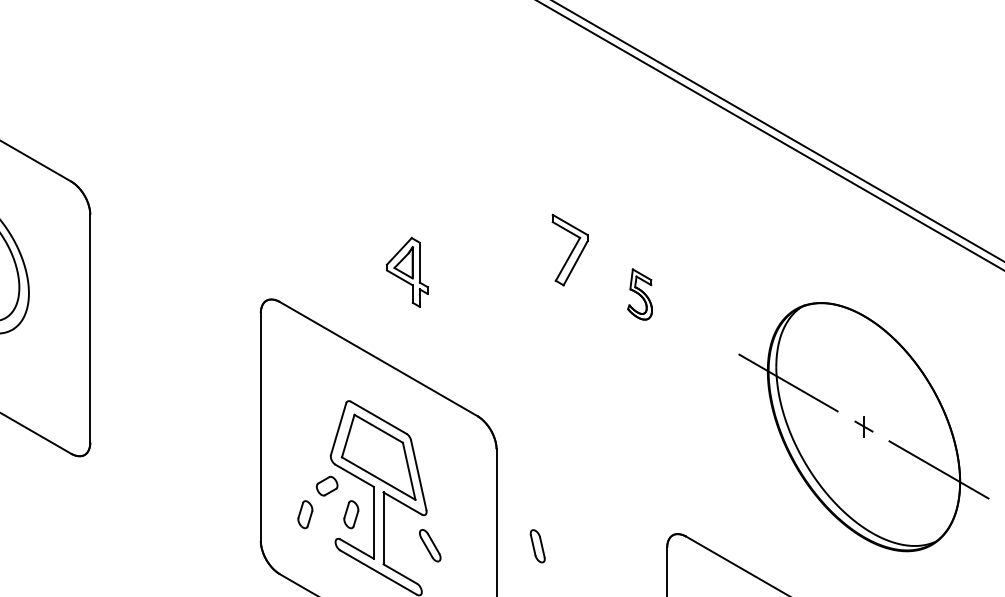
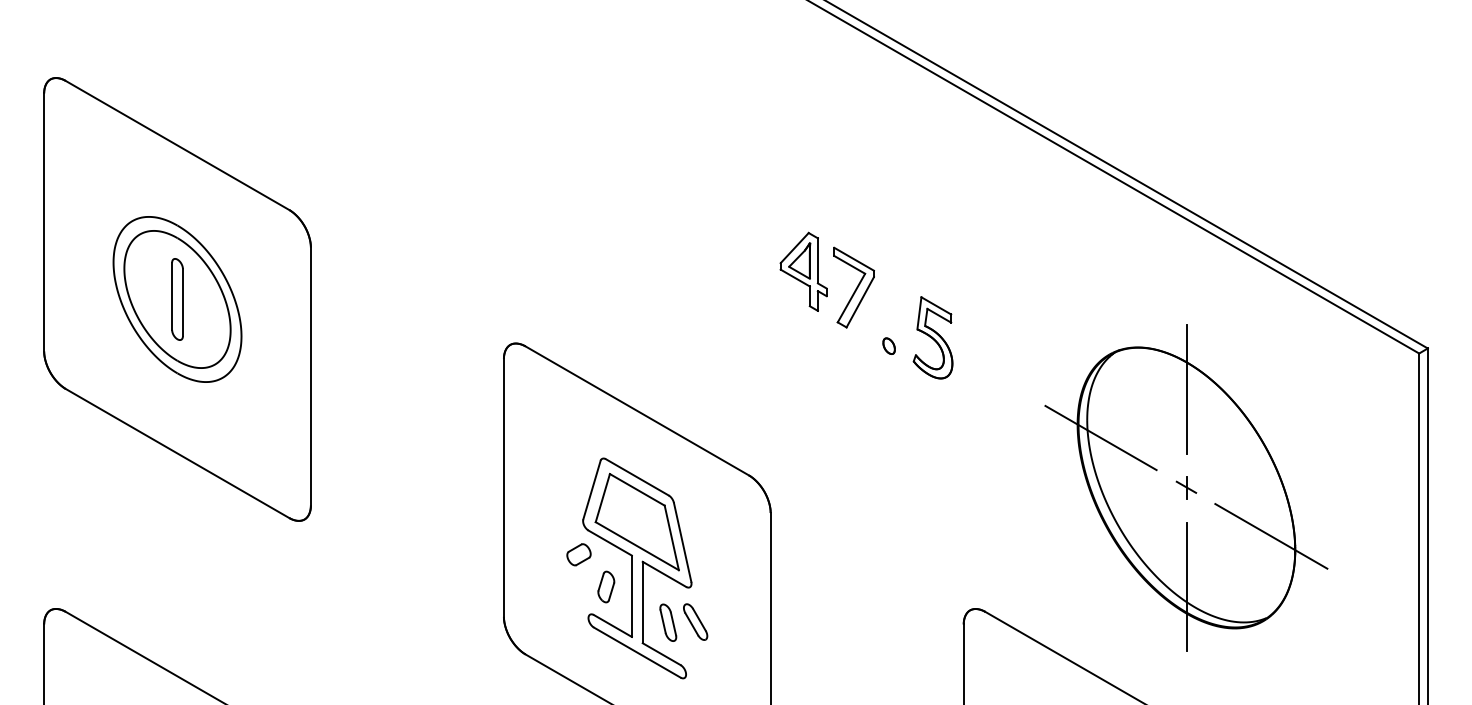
part: (407, 272) -> (803, 271), moved
part: (639, 294) -> (932, 337), size x1.43
part: (600, 301) -> (888, 345), added
line: (864, 340) -> (1186, 389), added
part: (305, 514) -> (554, 586), removed
line: (864, 514) -> (1186, 586), added
part: (537, 546) -> (668, 622), moved

